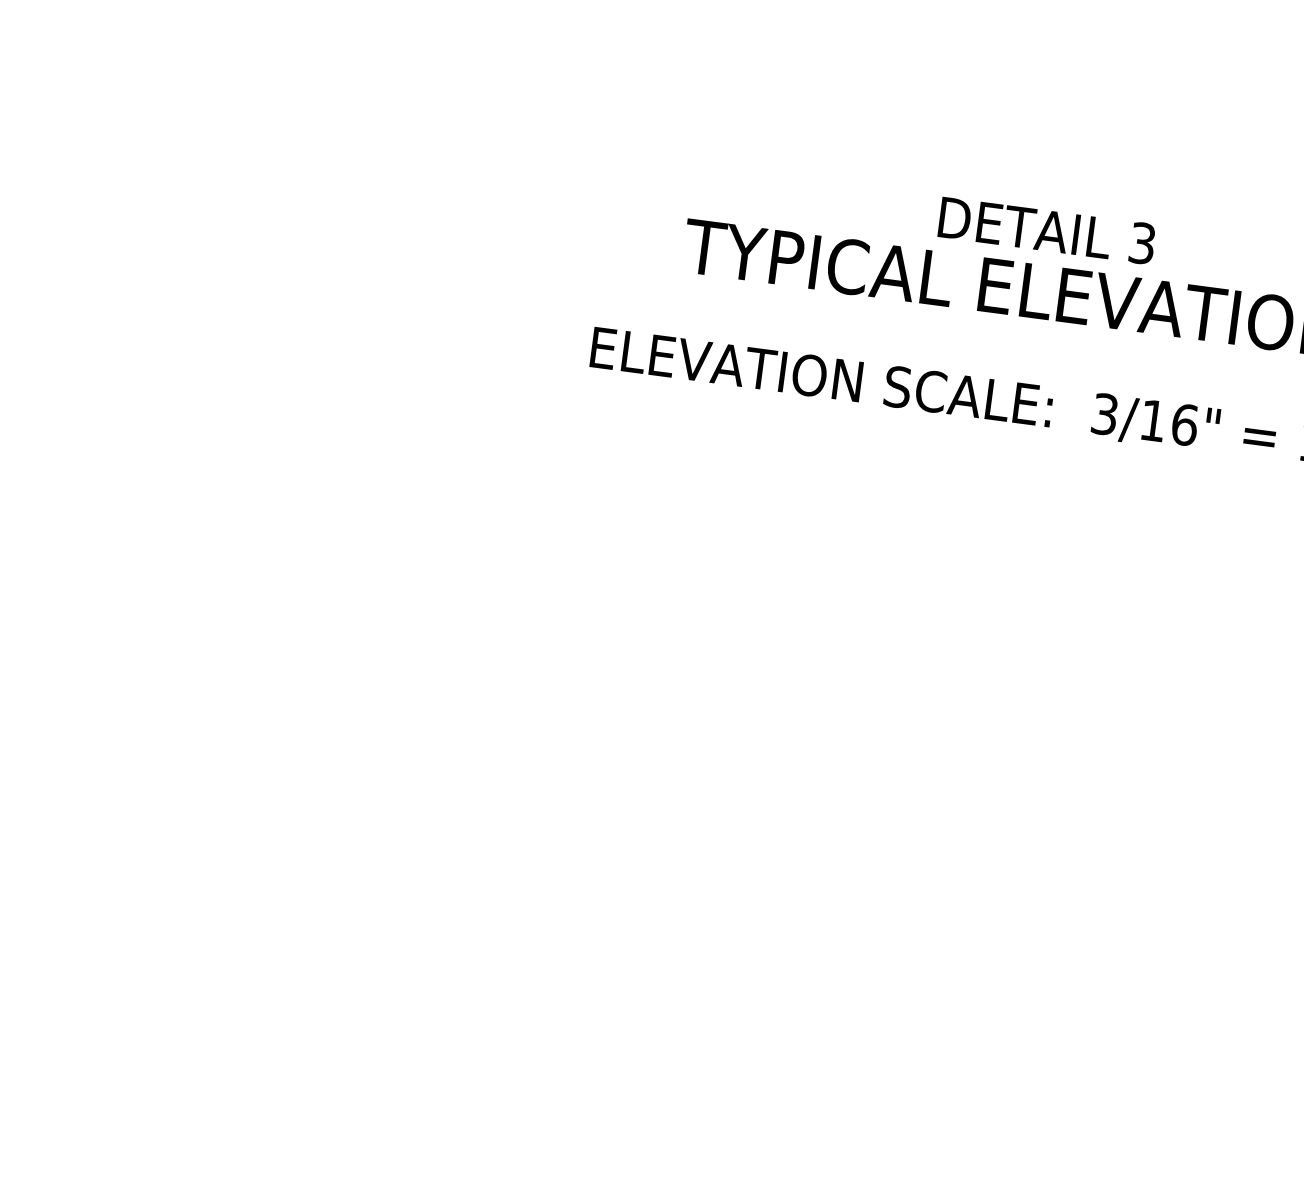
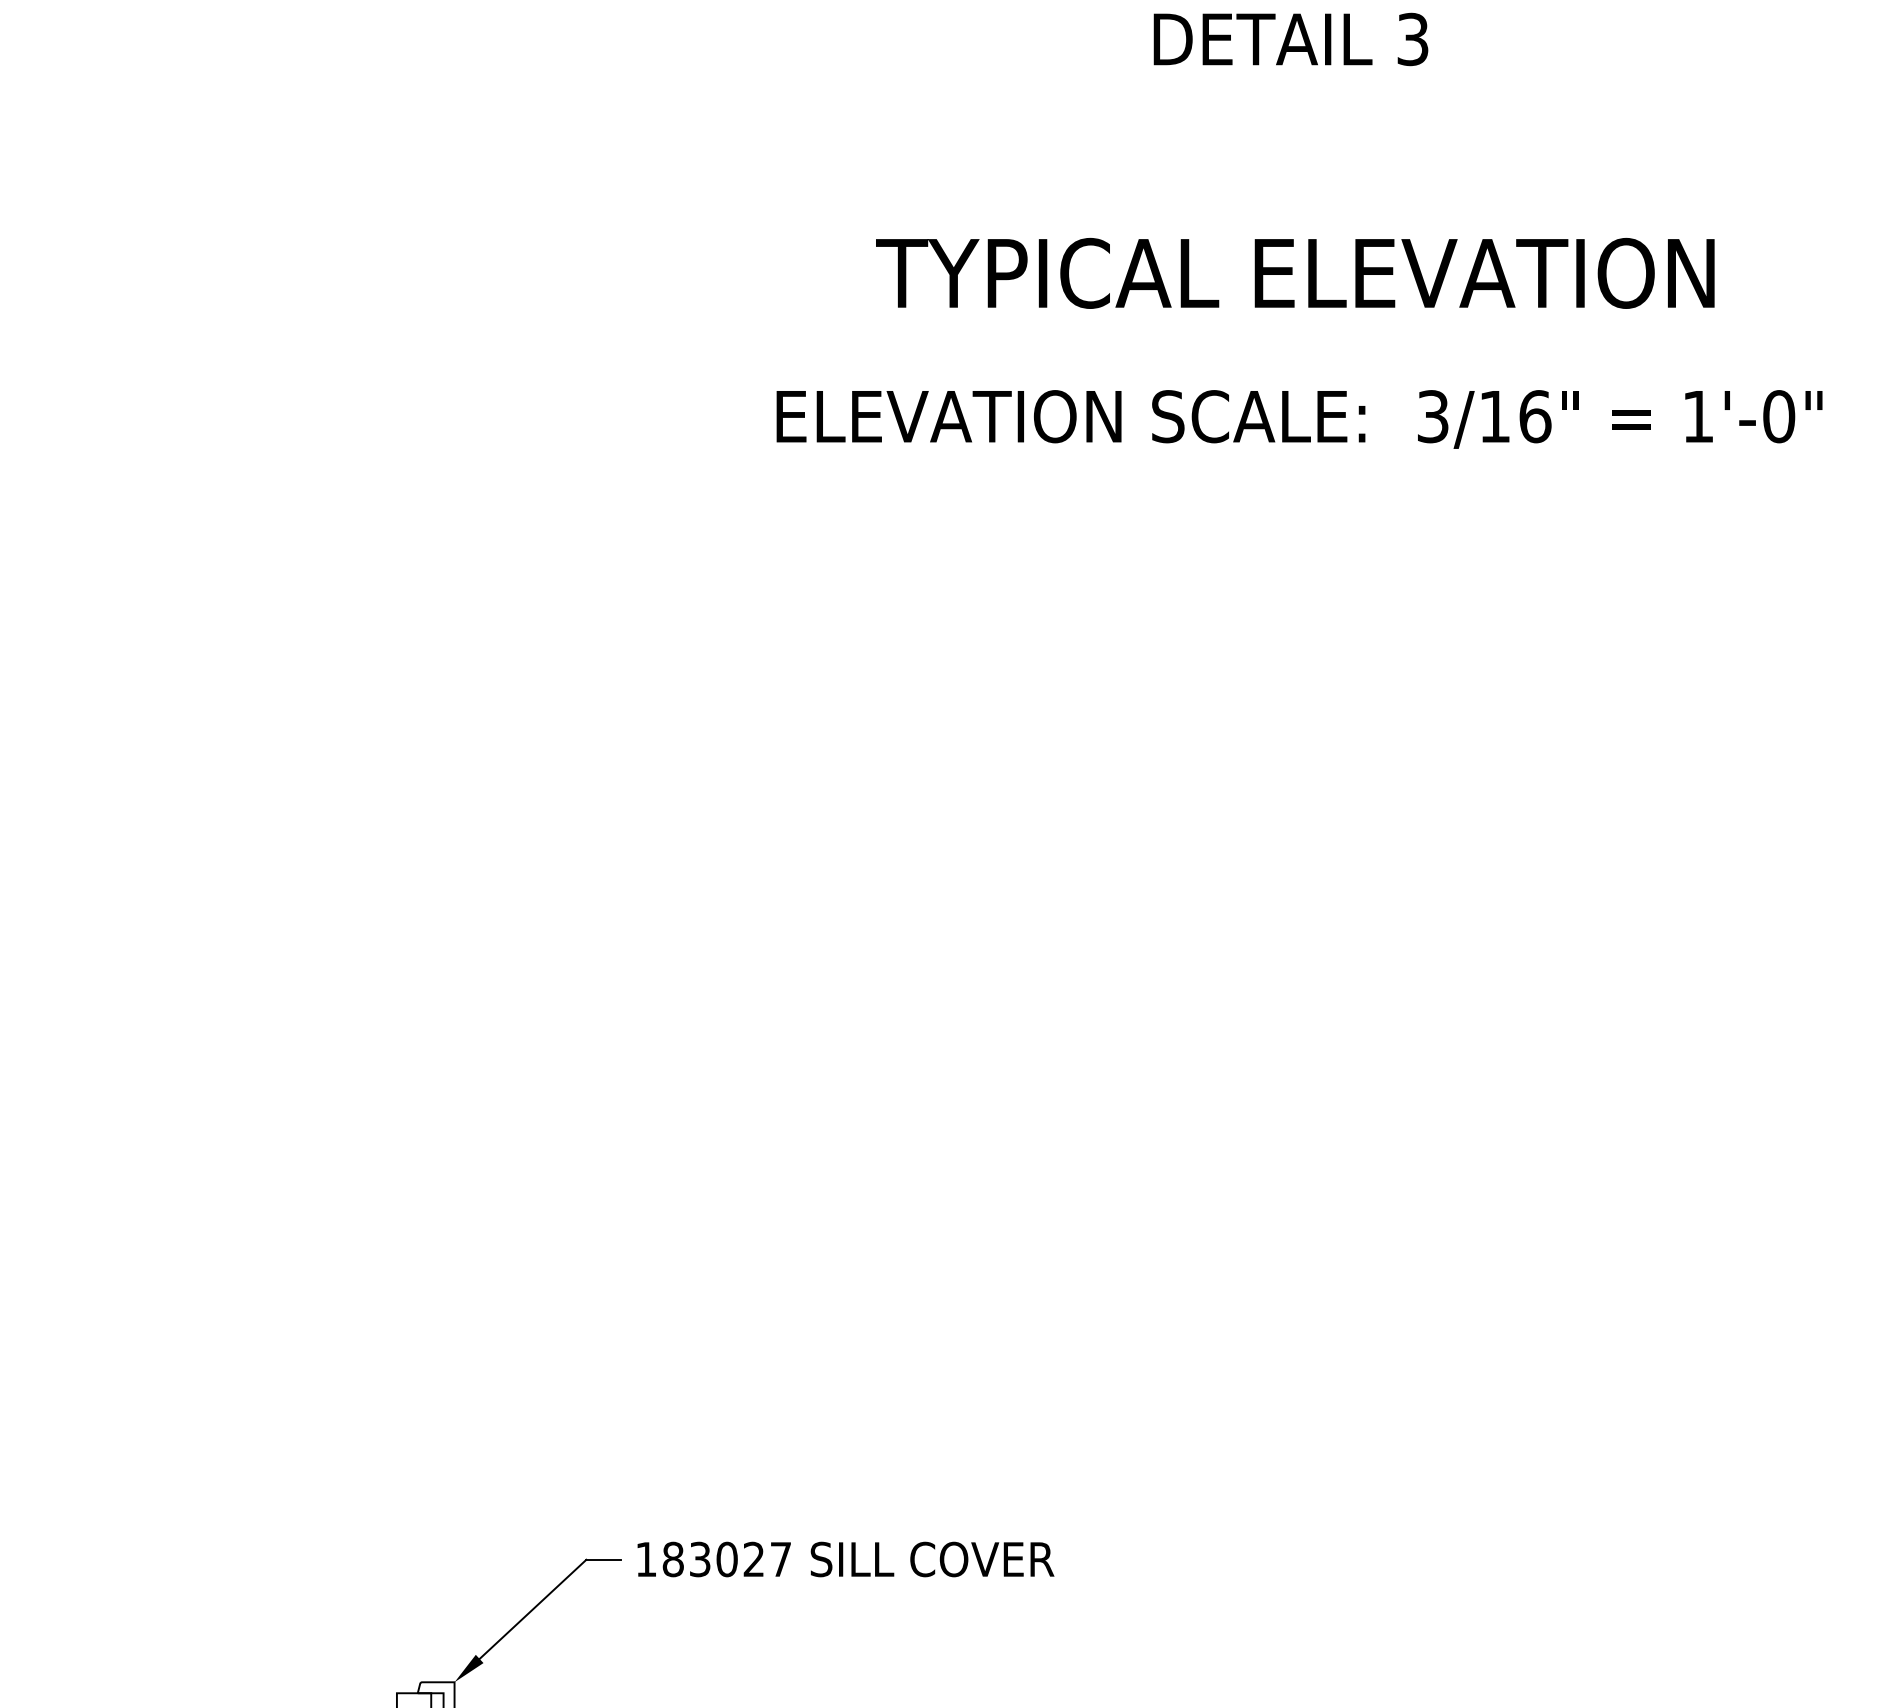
text: (1046, 230) -> (1290, 39), moved

